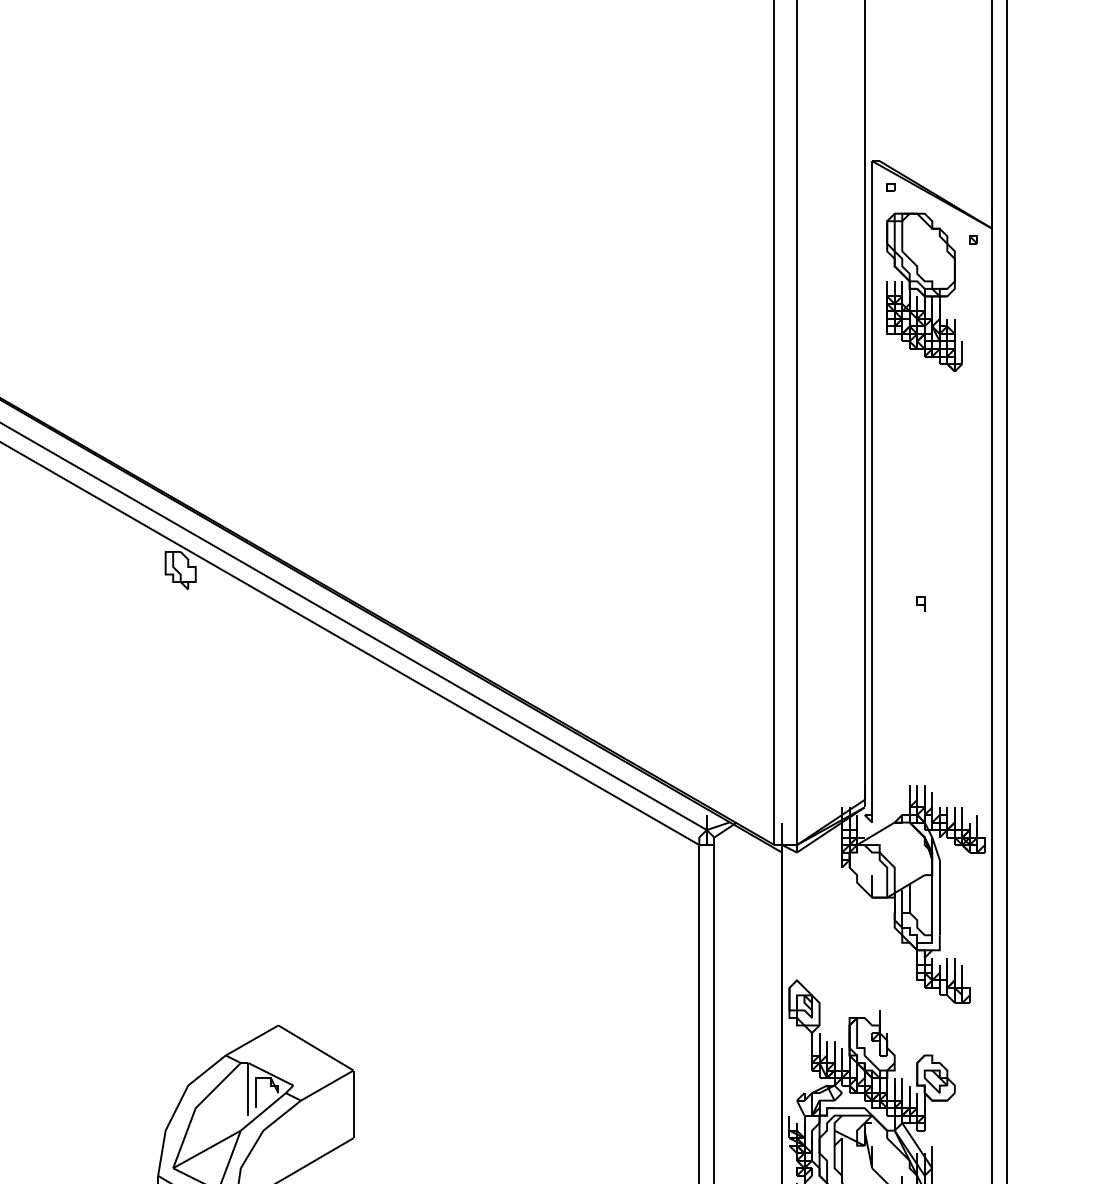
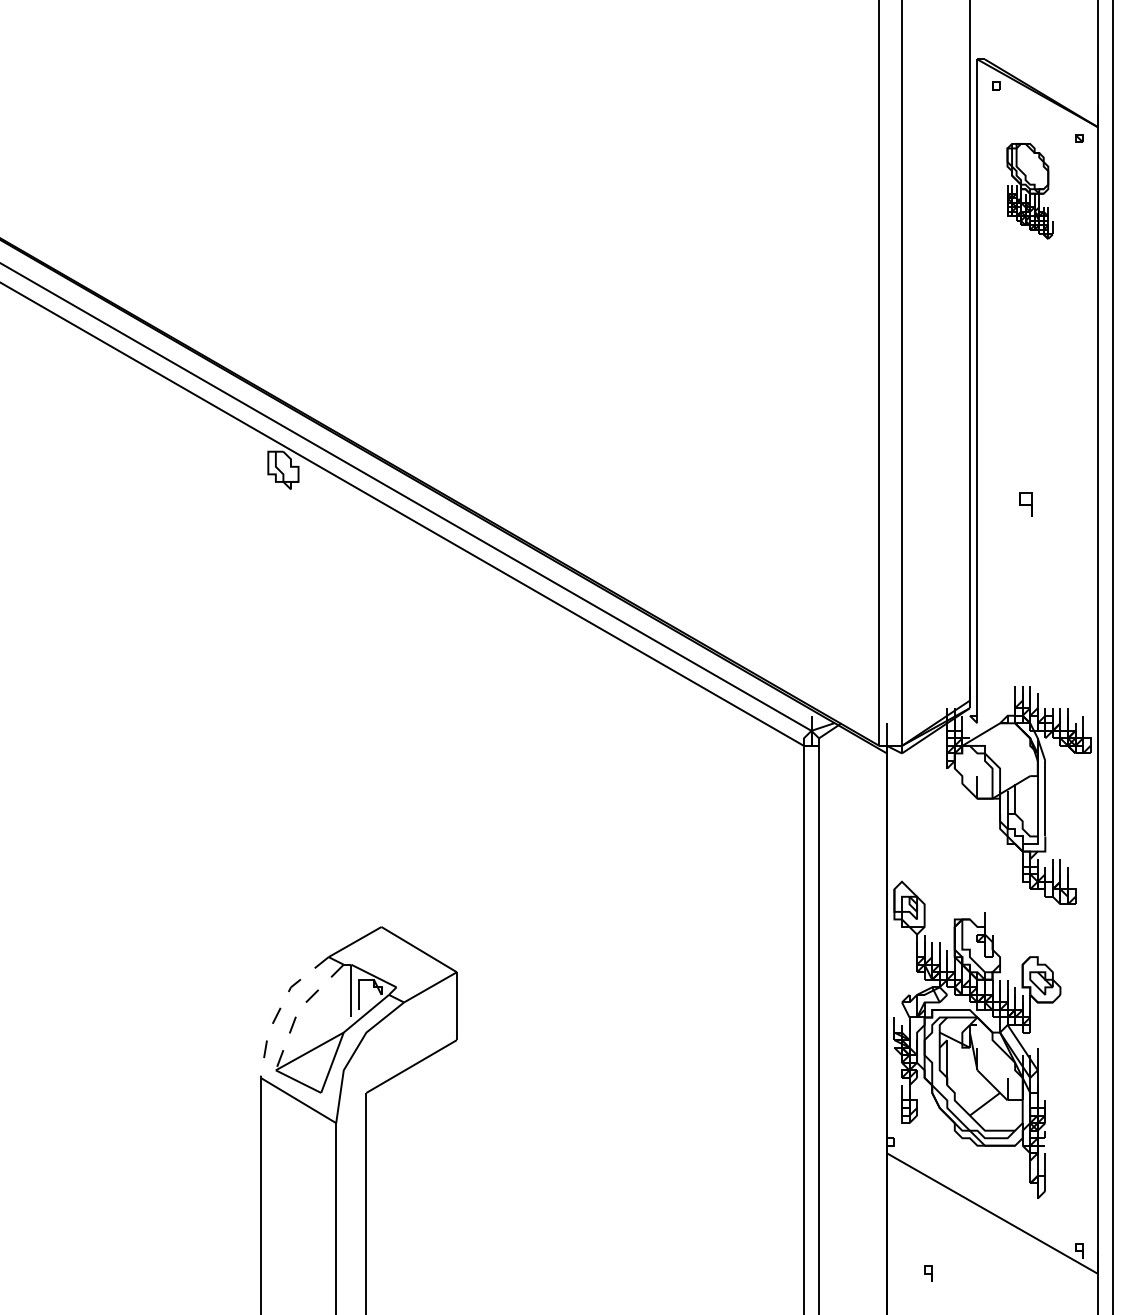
part: (924, 292) -> (1029, 191), size x0.6
part: (921, 603) -> (1026, 503), size x1.6
line: (177, 1106) -> (280, 1008), solid -> dashed
line: (195, 1107) -> (298, 1009), solid -> dashed

